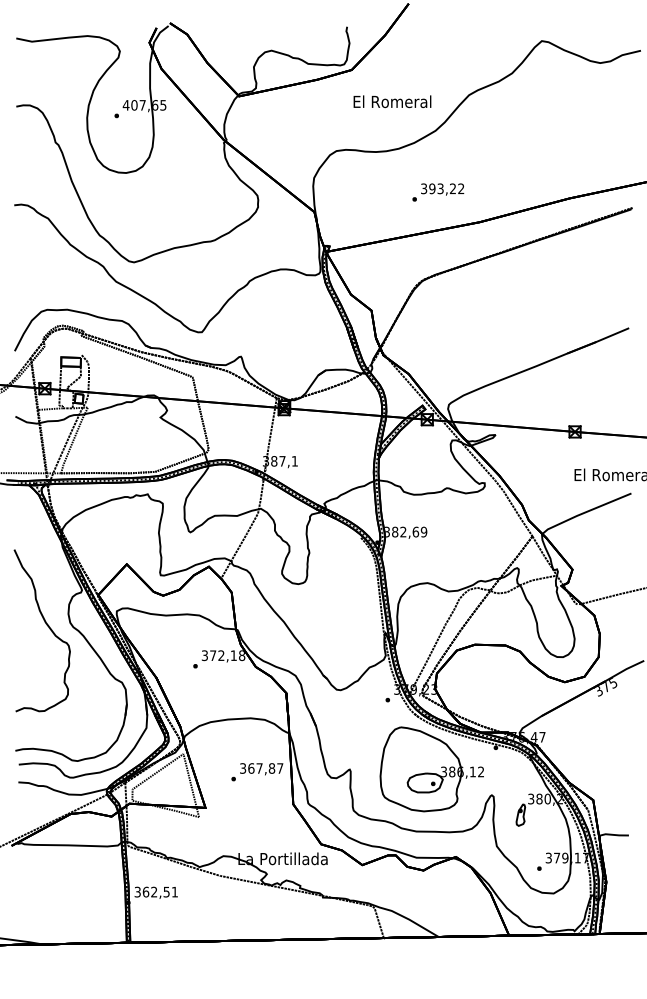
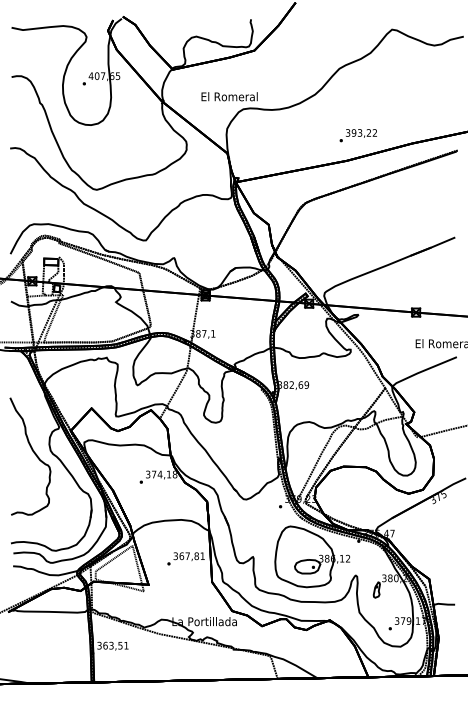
text: (392, 101) -> (229, 96), moved
text: (438, 192) -> (358, 135), moved
text: (221, 655) -> (160, 474), 372,18 -> 374,18
text: (280, 768) -> (202, 556), 367,87 -> 367,81
text: (154, 892) -> (111, 645), 362,51 -> 363,51

